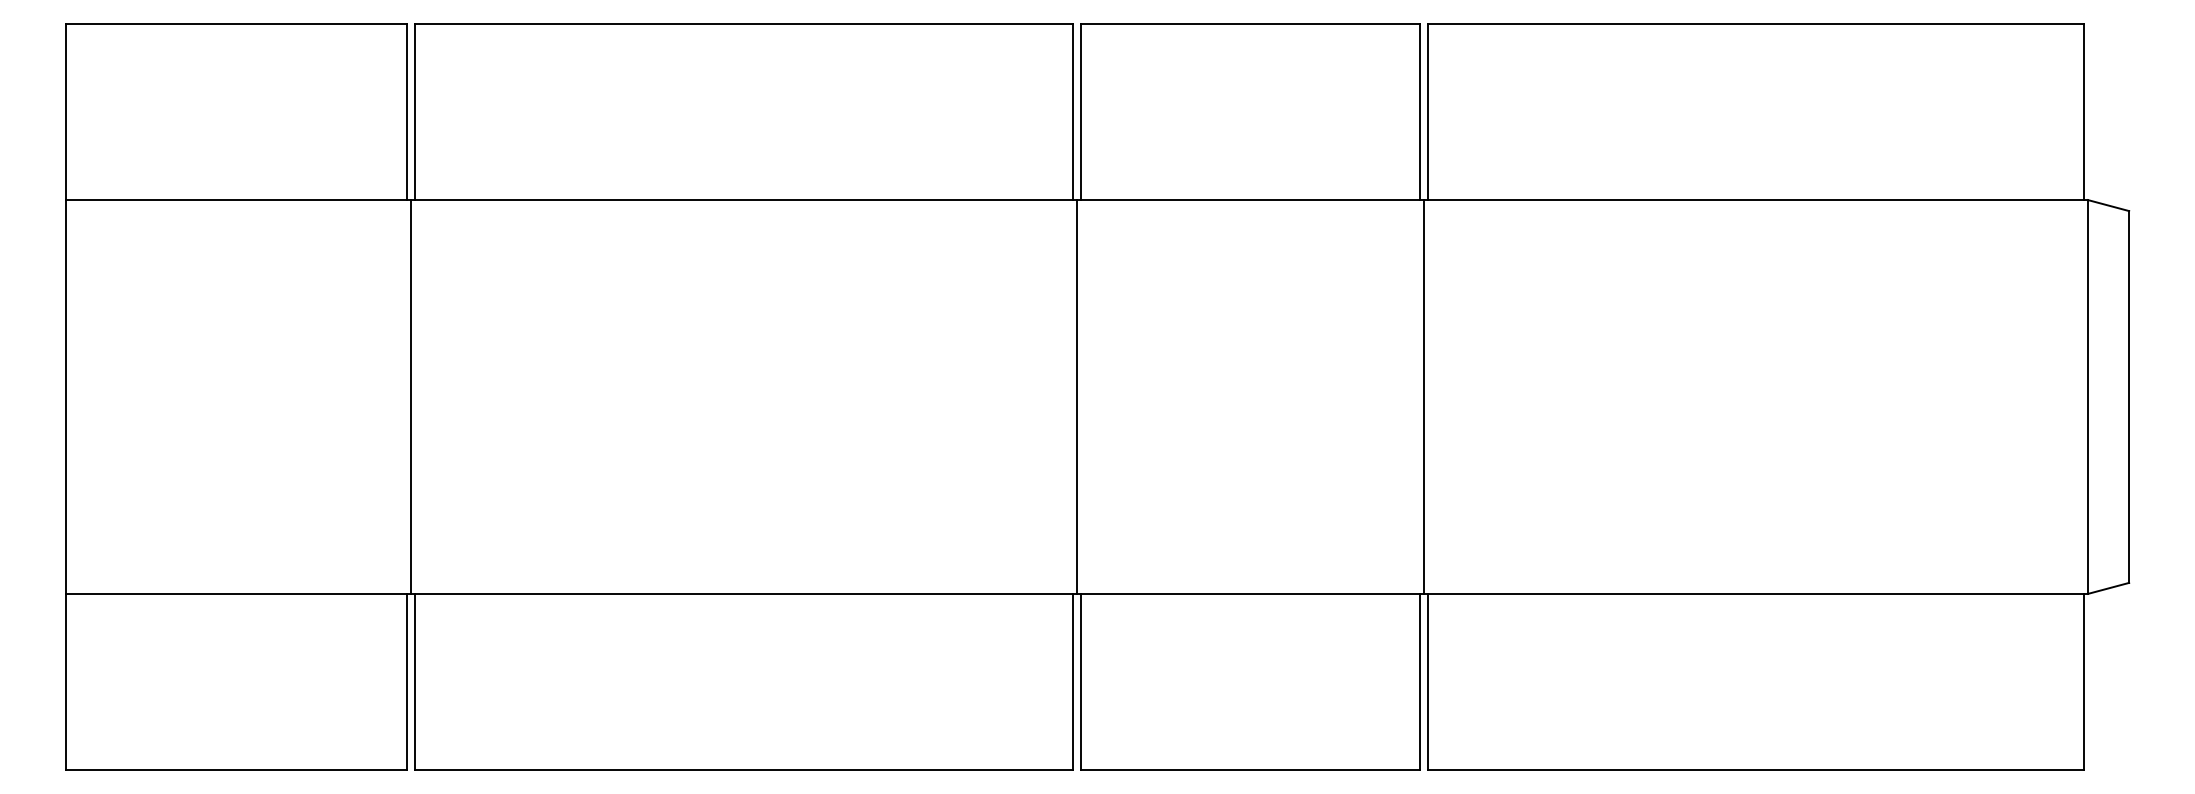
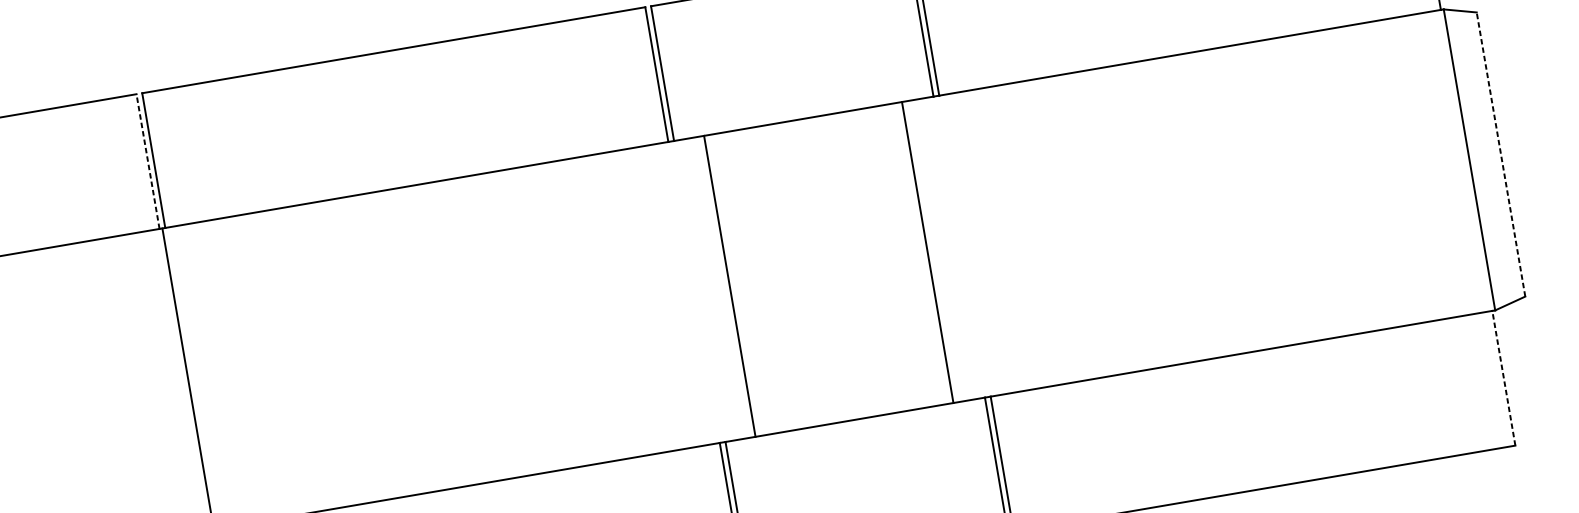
line: (407, 111) -> (148, 161), solid -> dashed
line: (1076, 396) -> (729, 286), moved
line: (1423, 396) -> (927, 252), moved
line: (2129, 396) -> (1501, 154), solid -> dashed
line: (2084, 681) -> (1504, 377), solid -> dashed

